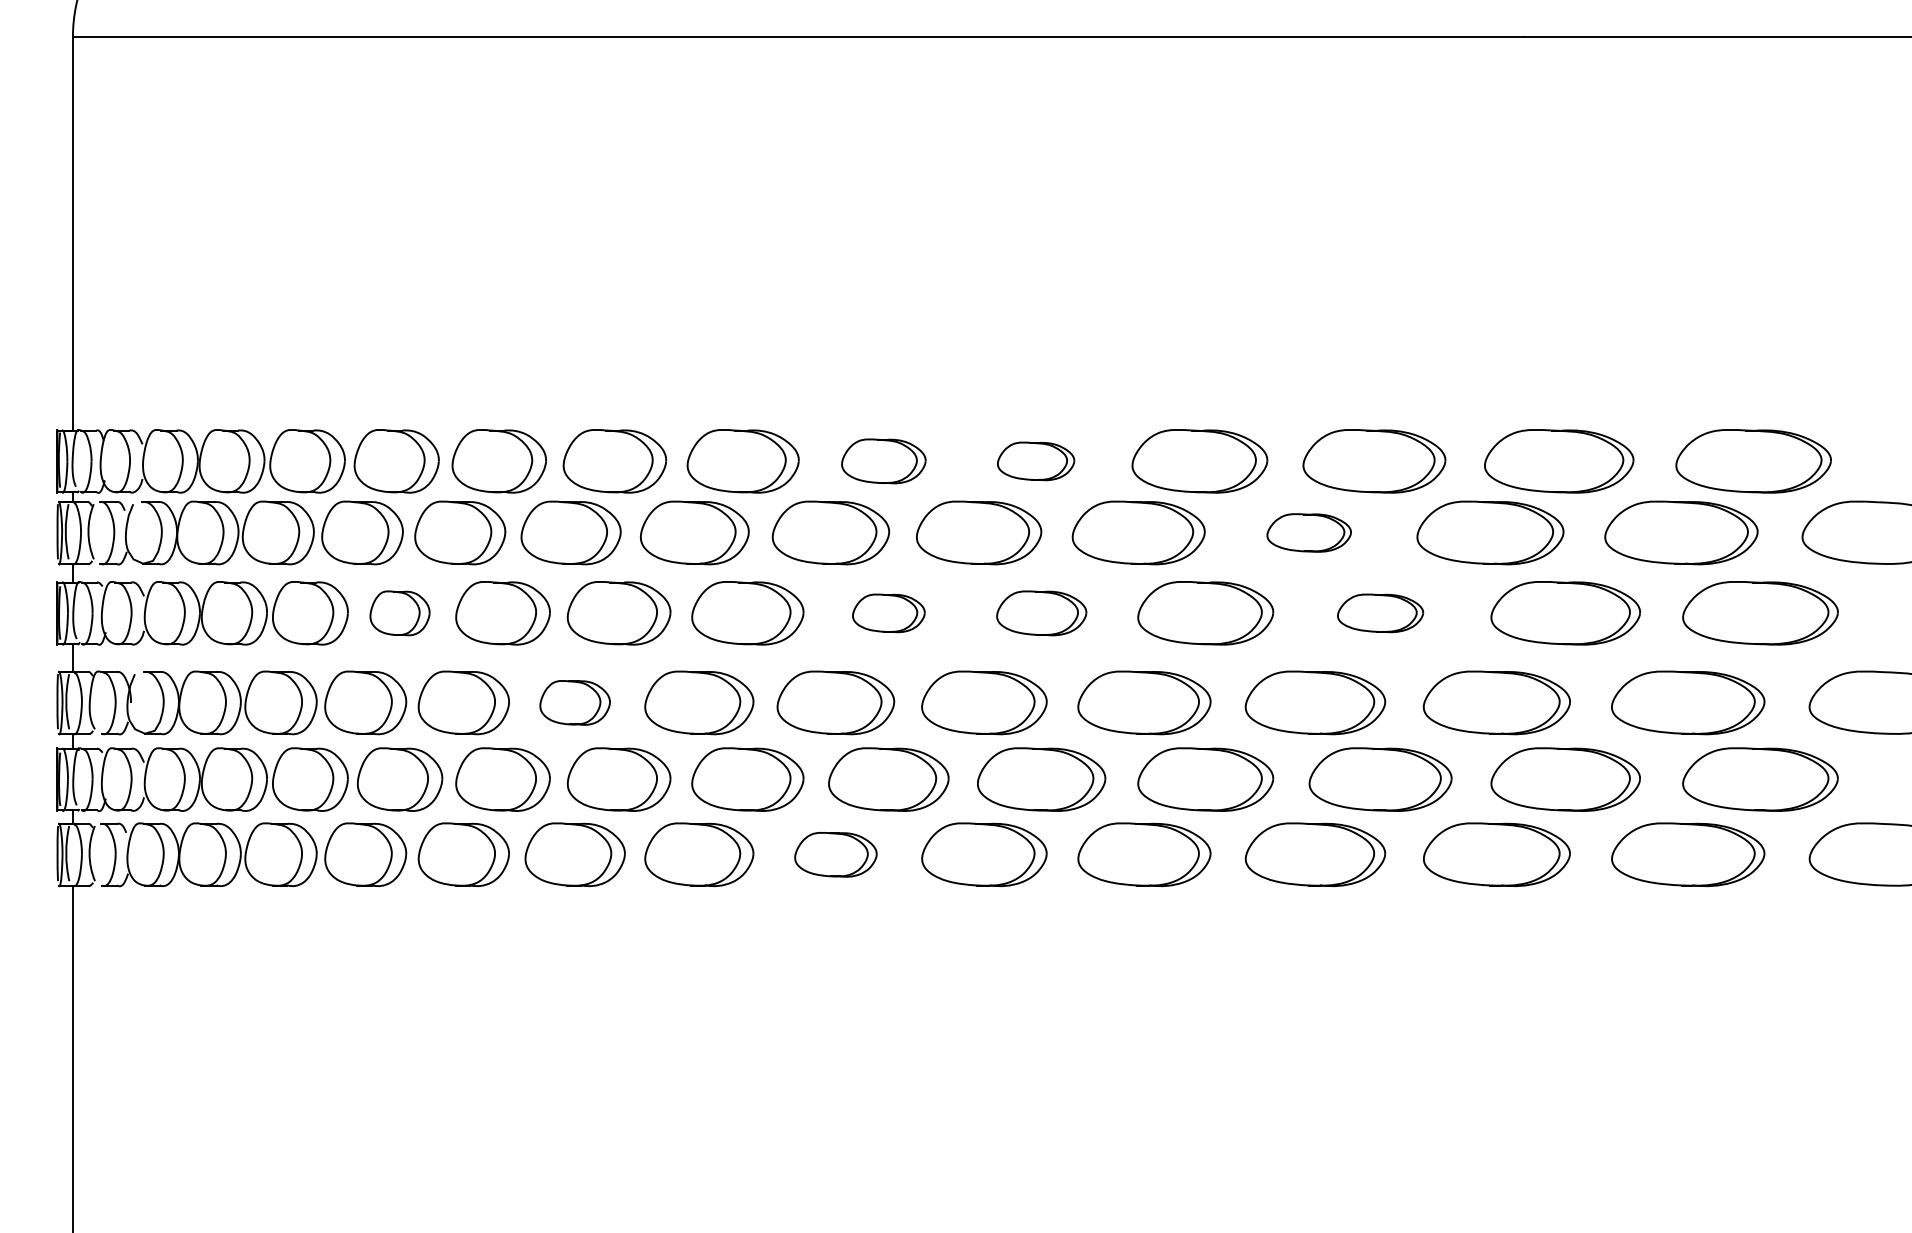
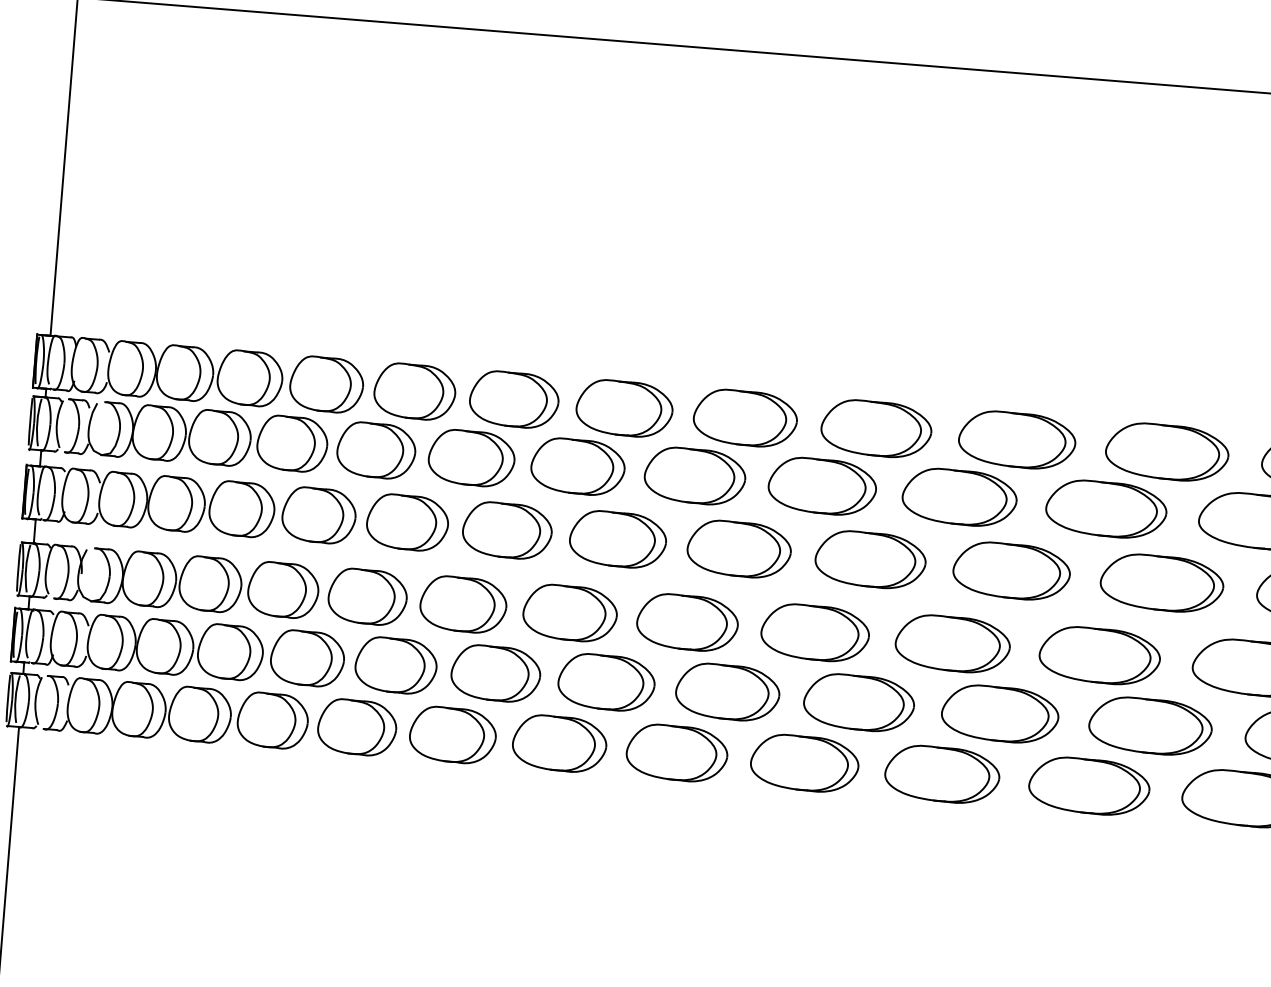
part: (883, 461) -> (745, 418), size x1.43
part: (1035, 461) -> (875, 428), size x1.67
part: (1308, 532) -> (1105, 508), size x1.67
part: (399, 613) -> (318, 515), size x1.43
part: (888, 613) -> (739, 549), size x1.67
part: (1041, 613) -> (870, 560), size x1.43
part: (1380, 613) -> (1162, 583), size x1.67
part: (574, 702) -> (462, 604), size x1.43
part: (835, 854) -> (676, 753), size x1.43

